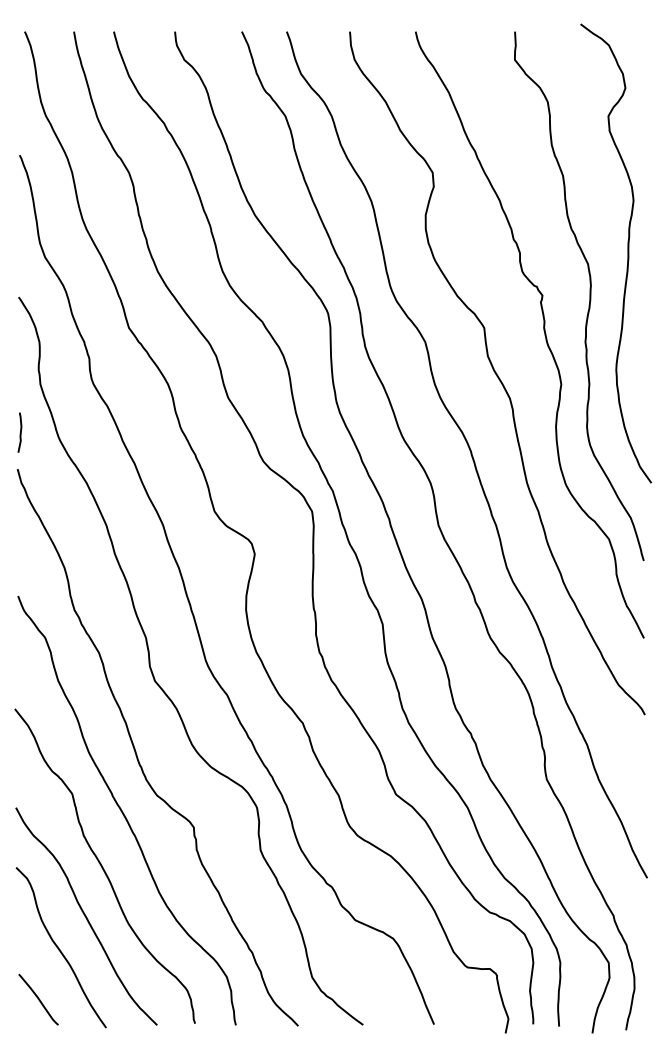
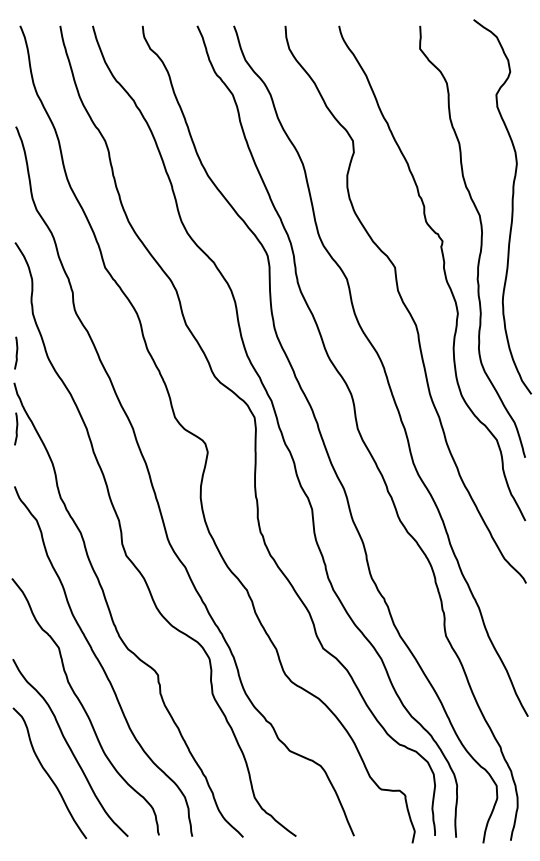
curve: (20, 525) -> (16, 428), added
curve: (38, 999) -> (31, 815), removed

